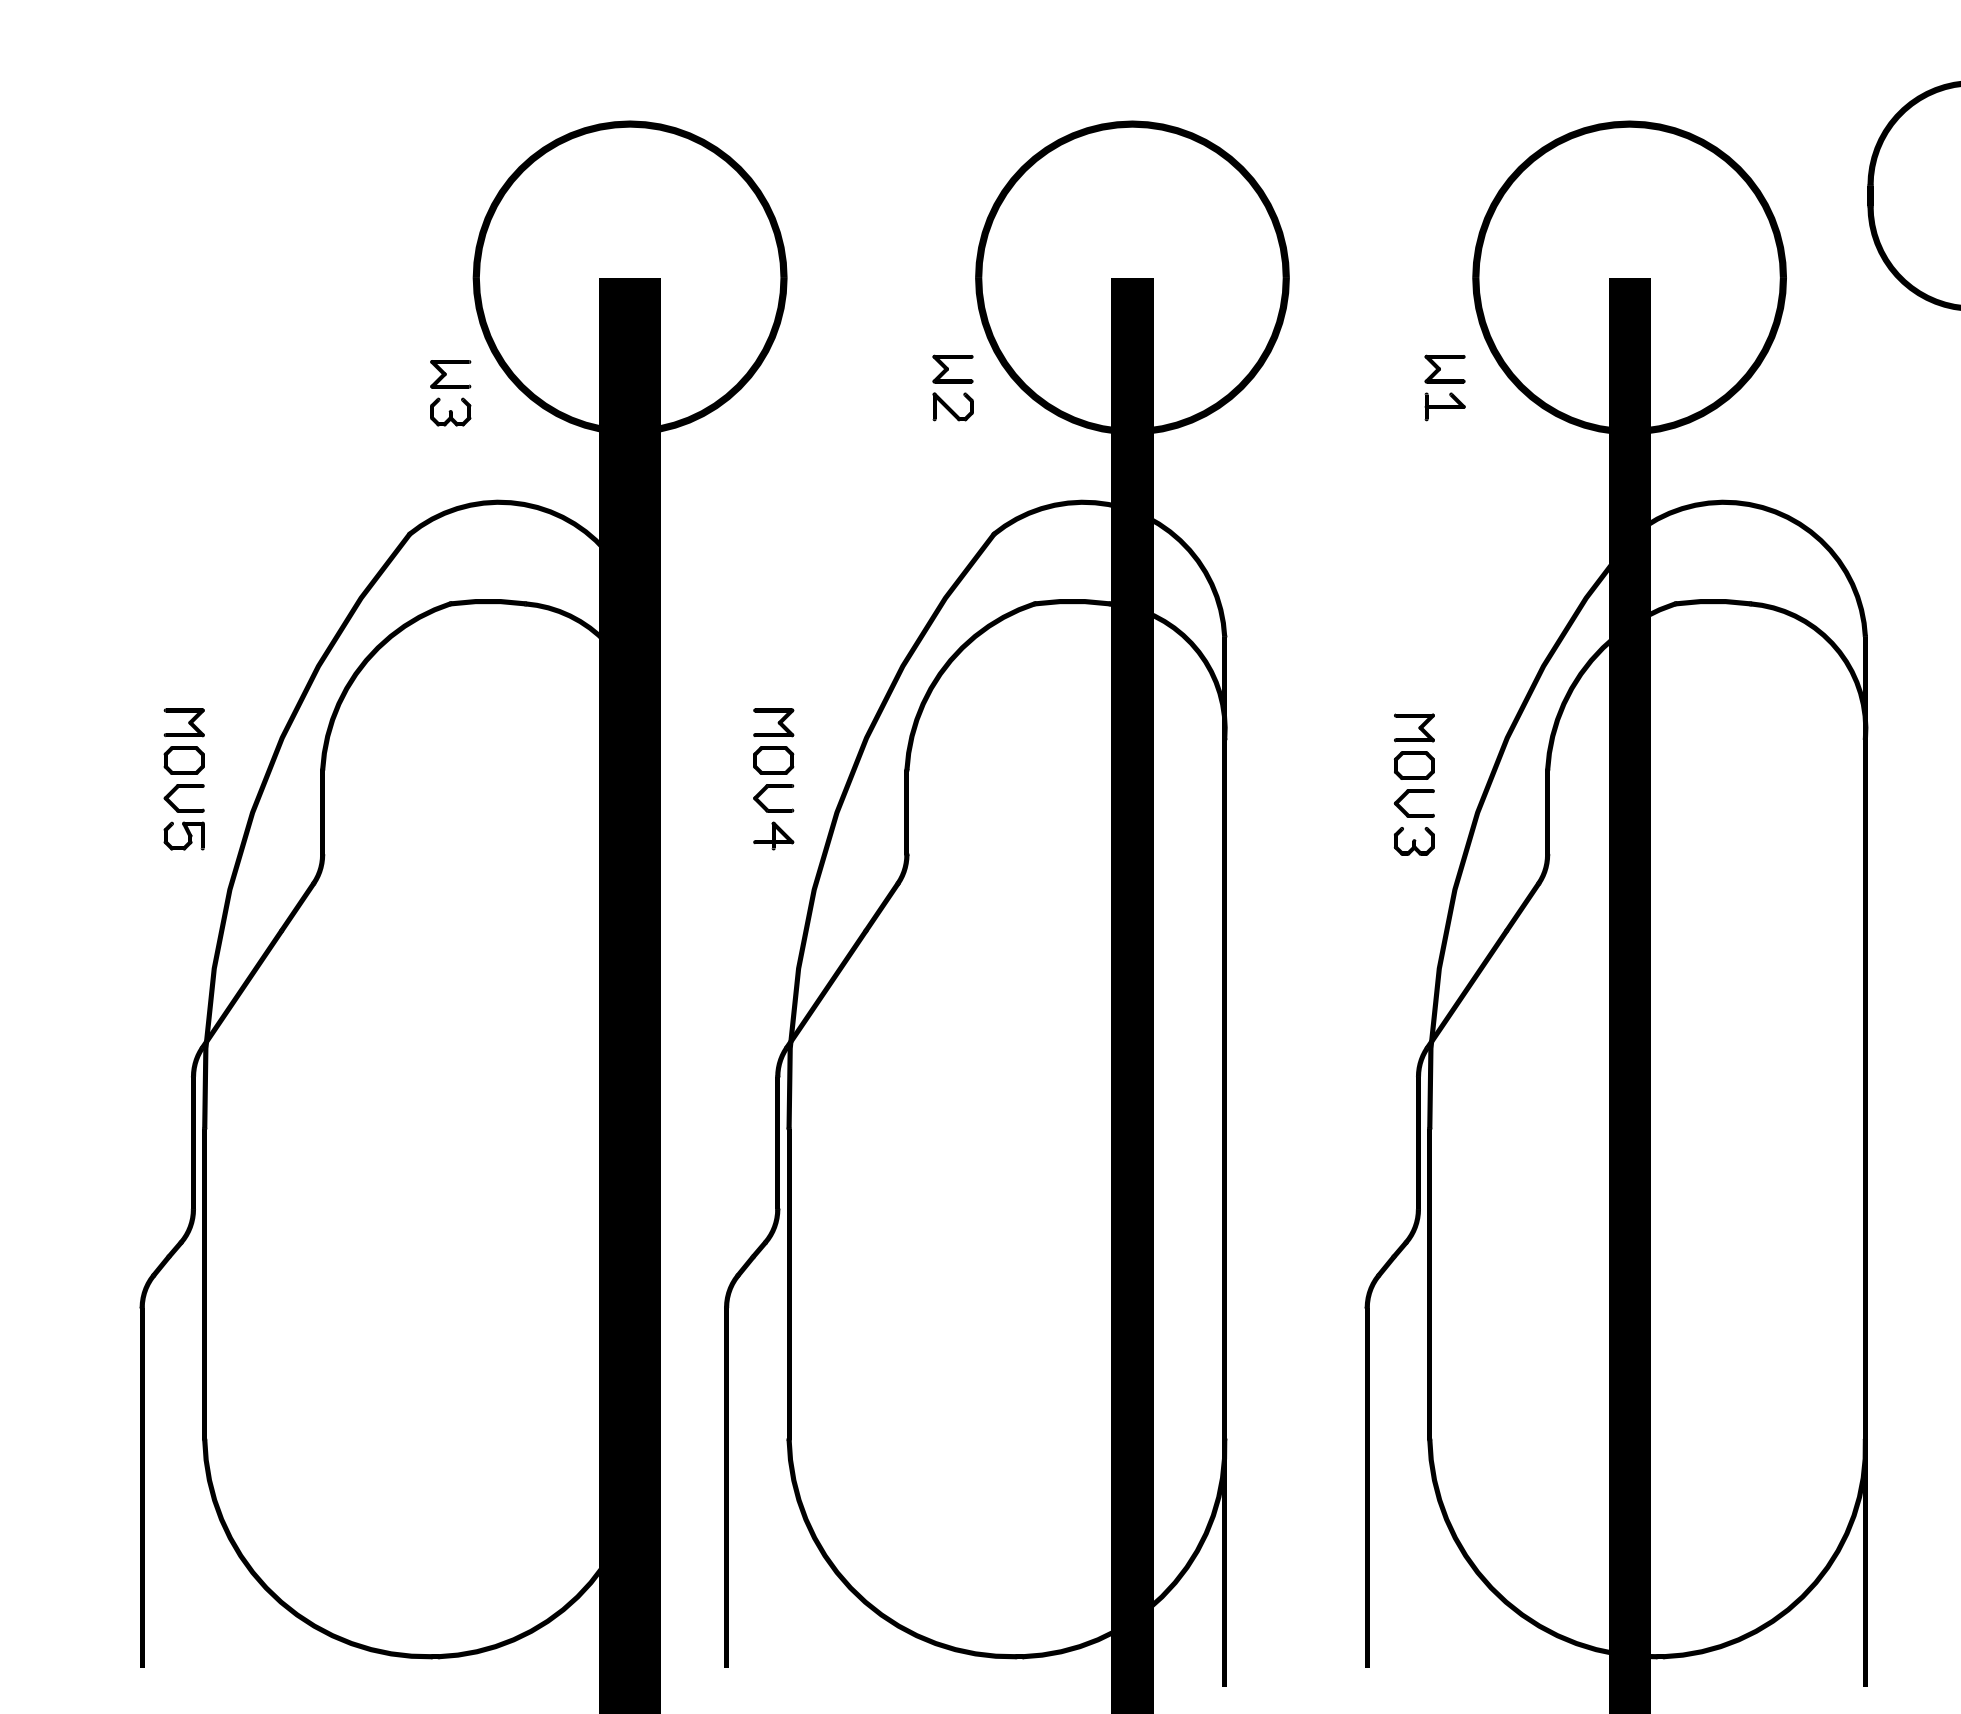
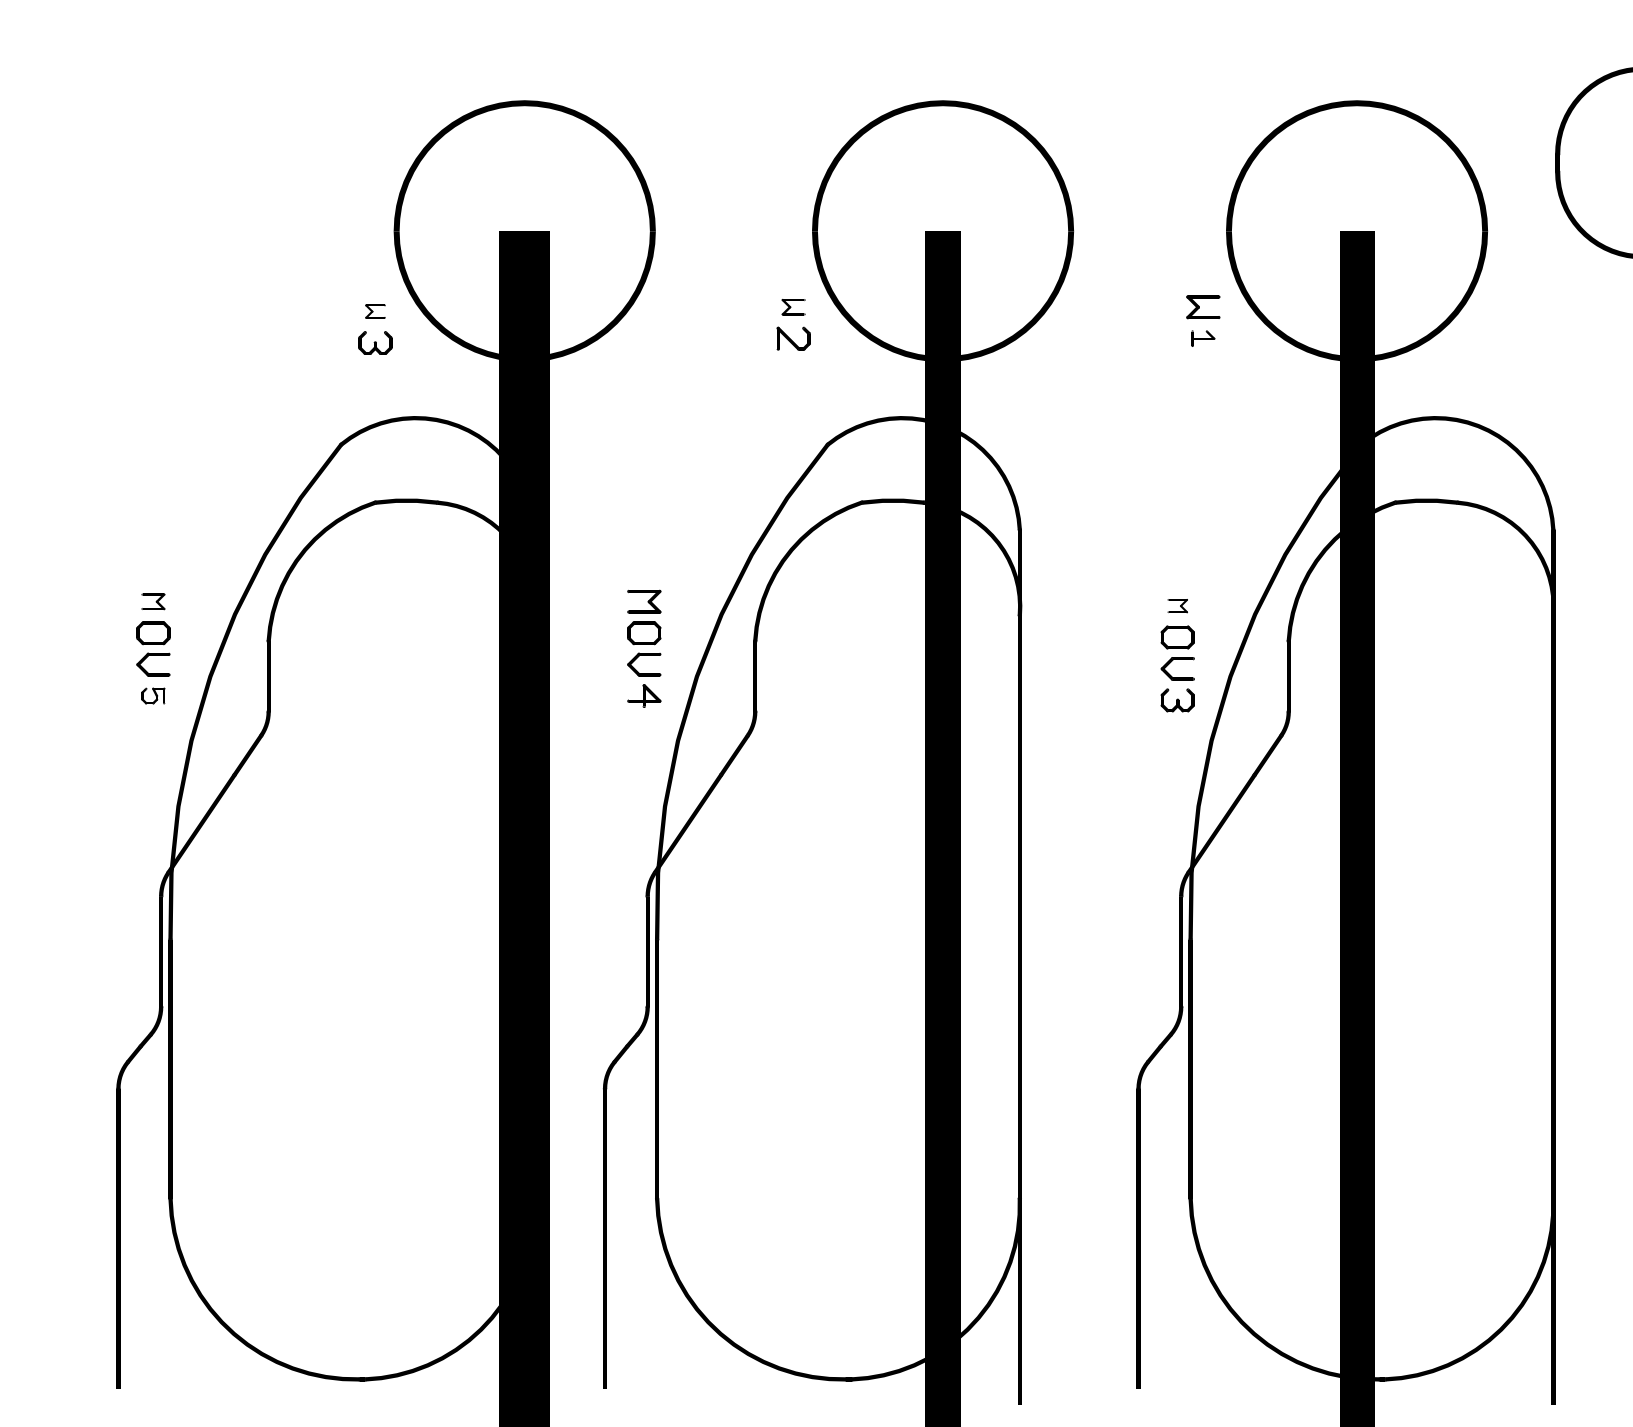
part: (952, 368) -> (793, 306), size x0.7
part: (450, 374) -> (375, 311), size x0.6
part: (1444, 406) -> (1202, 338), size x0.7
part: (183, 722) -> (152, 601), size x0.7
part: (1414, 727) -> (1177, 605), size x0.6
part: (183, 835) -> (152, 695), size x0.7

